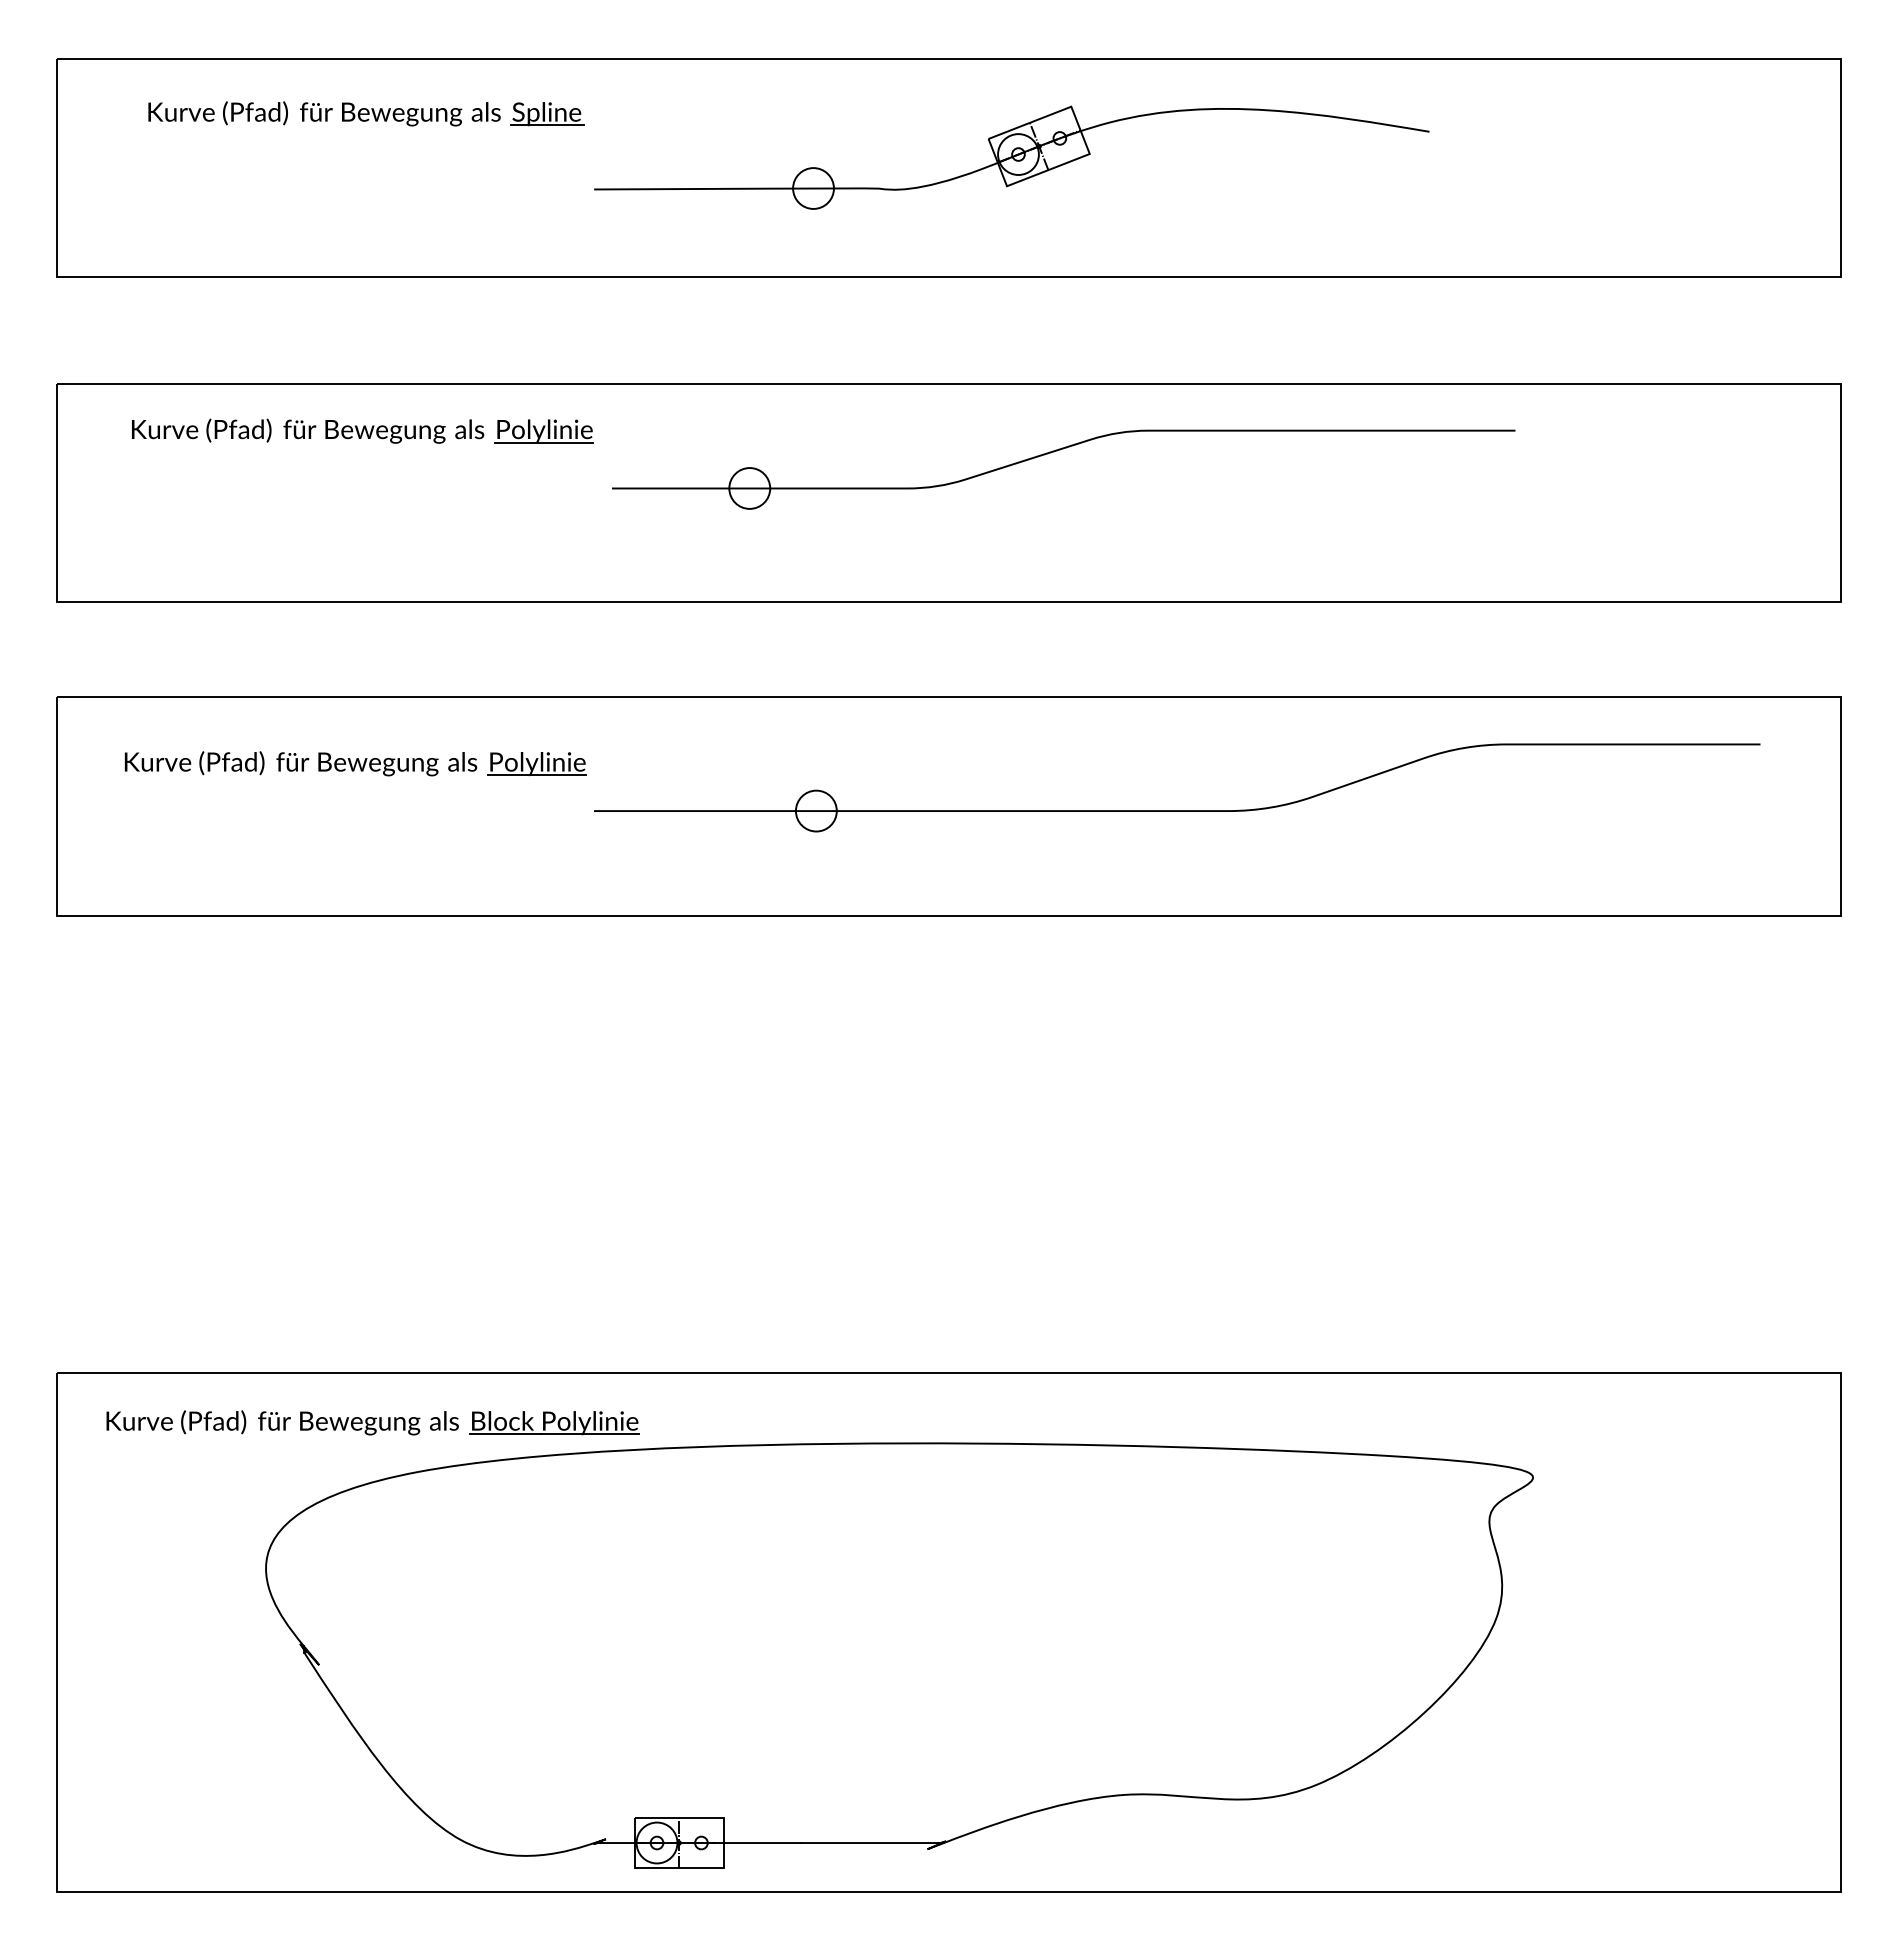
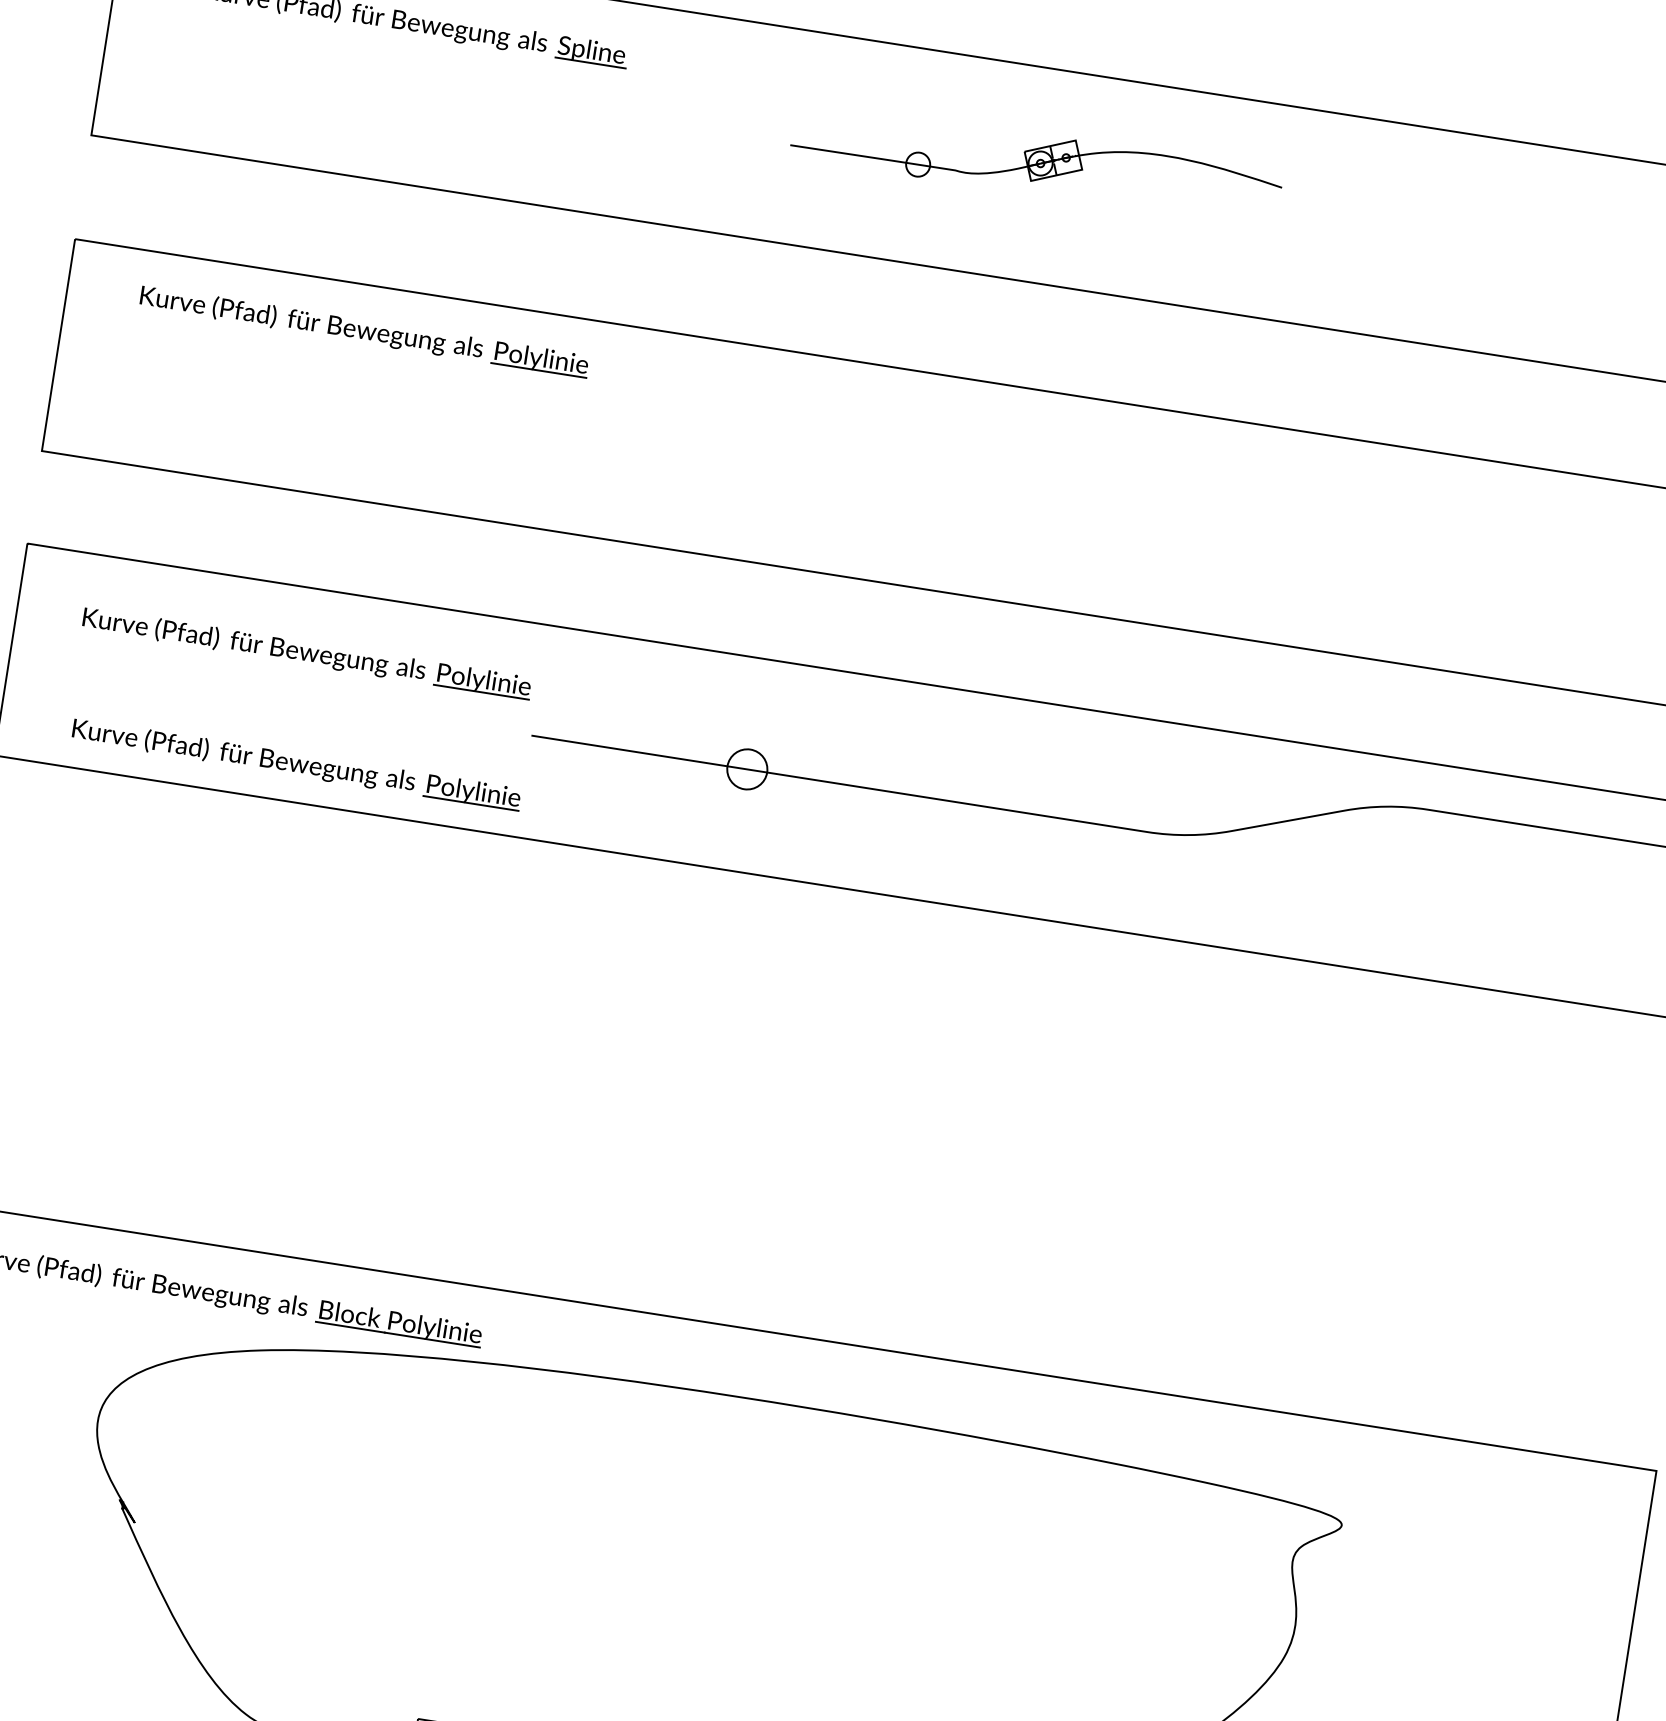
part: (1011, 157) -> (1036, 164), size x0.6
part: (1057, 451) -> (1036, 457), removed
part: (362, 876) -> (296, 763), added

